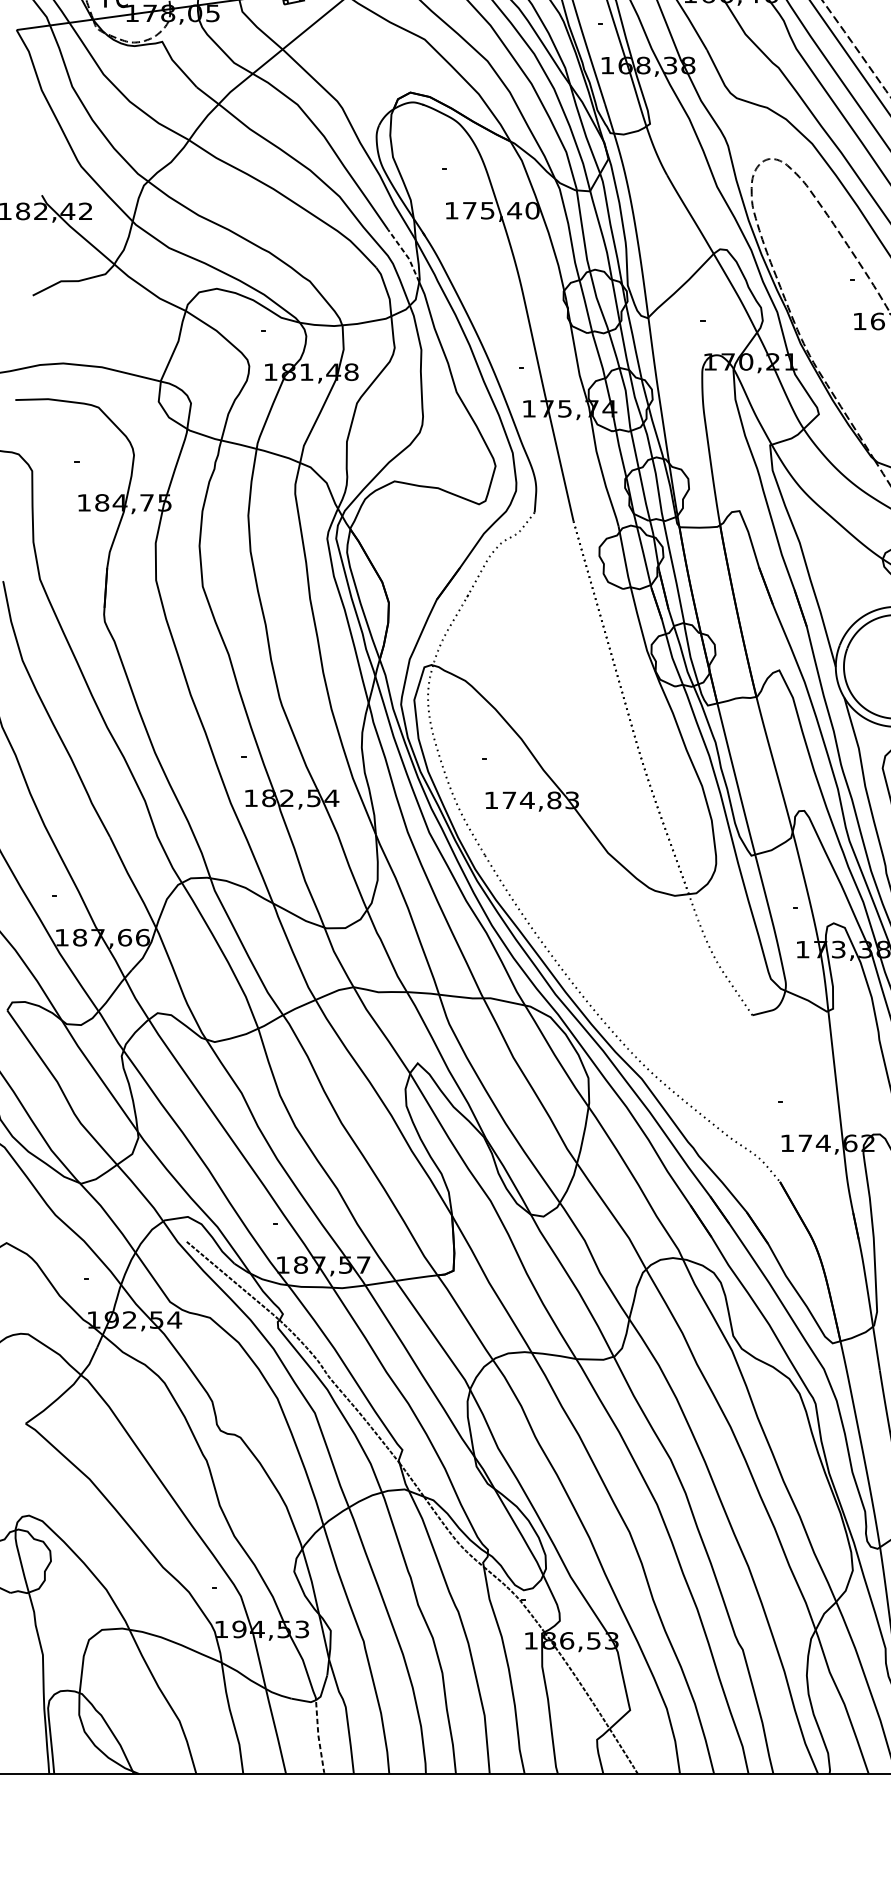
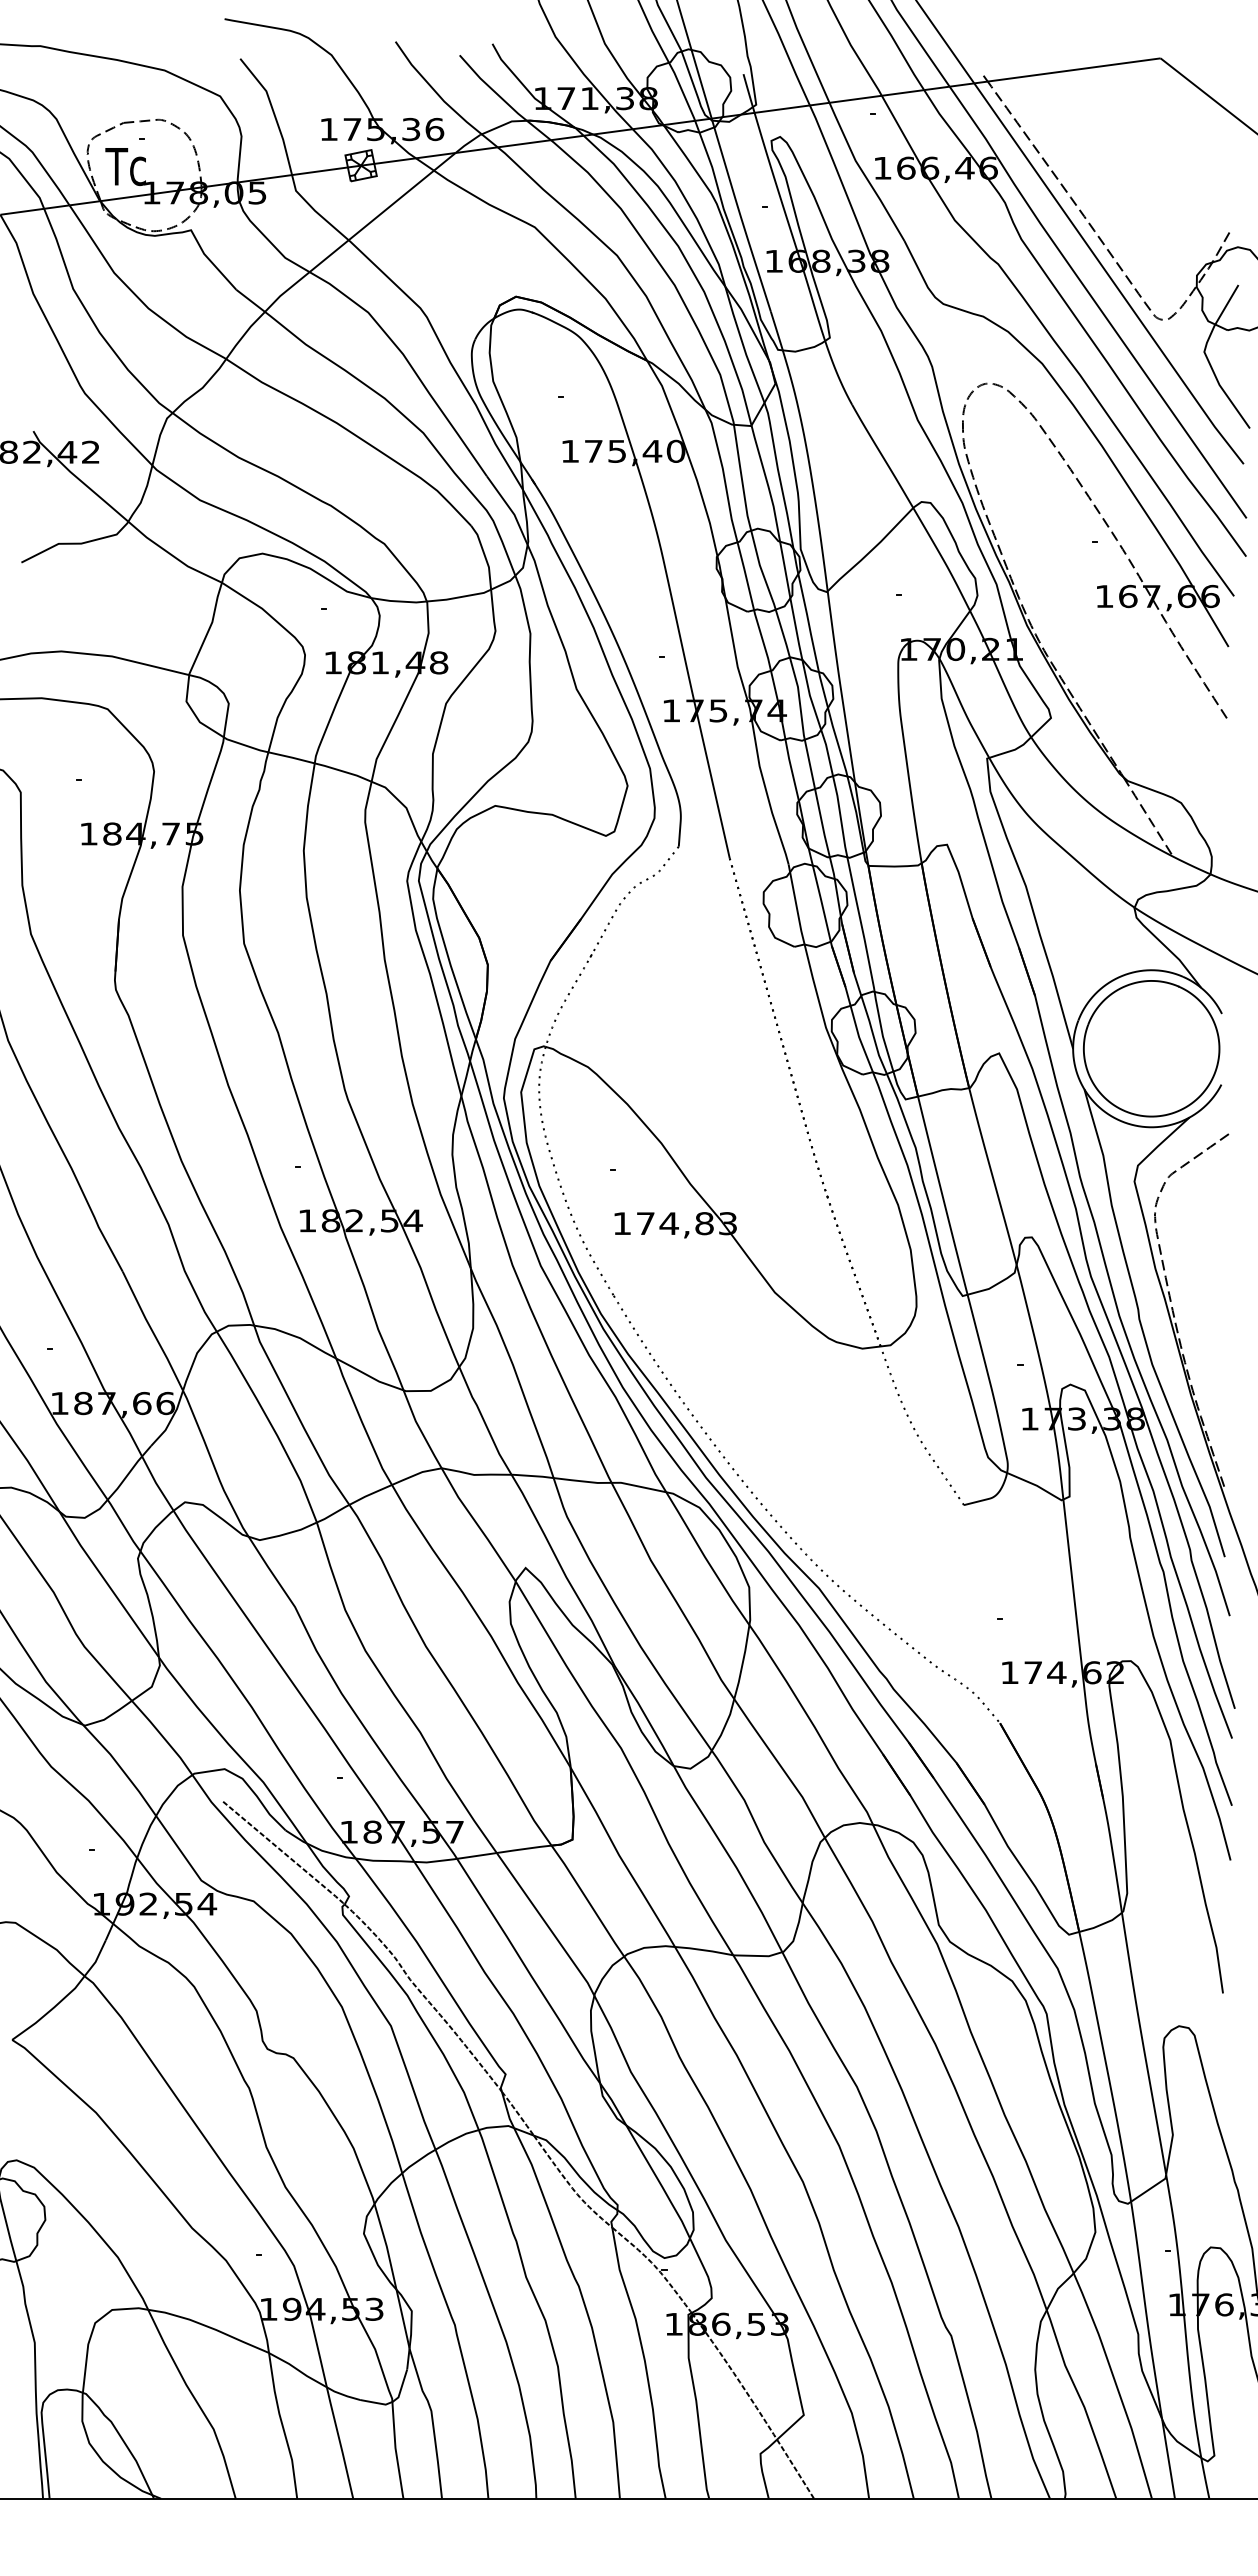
line: (406, 255) -> (510, 509), dashed -> solid
line: (318, 1737) -> (395, 2450), dashed -> solid

